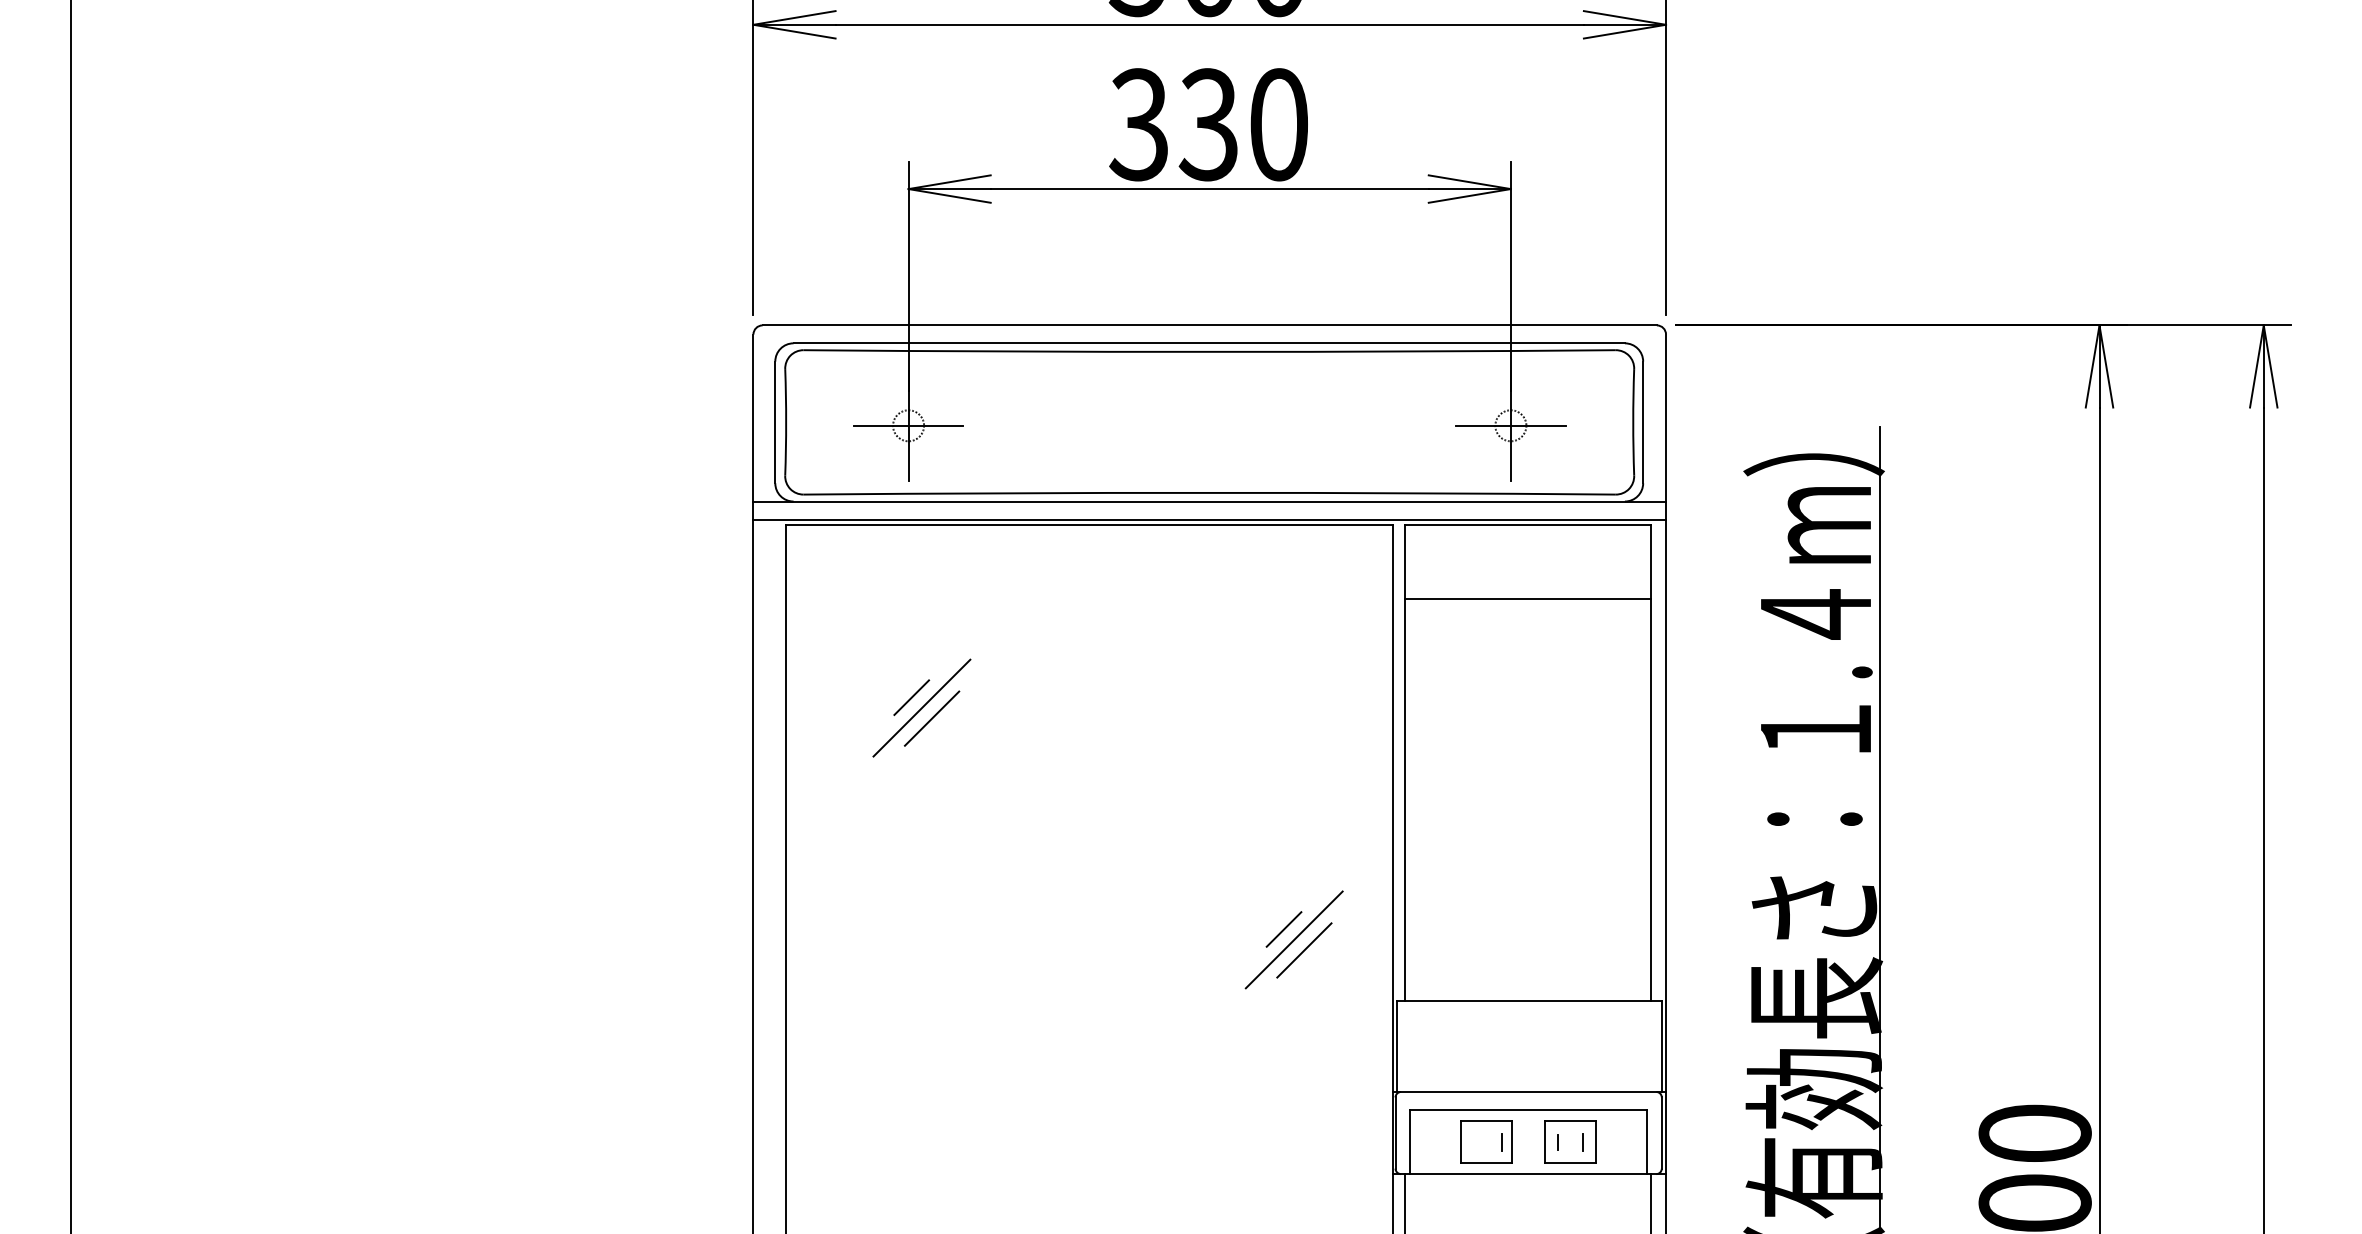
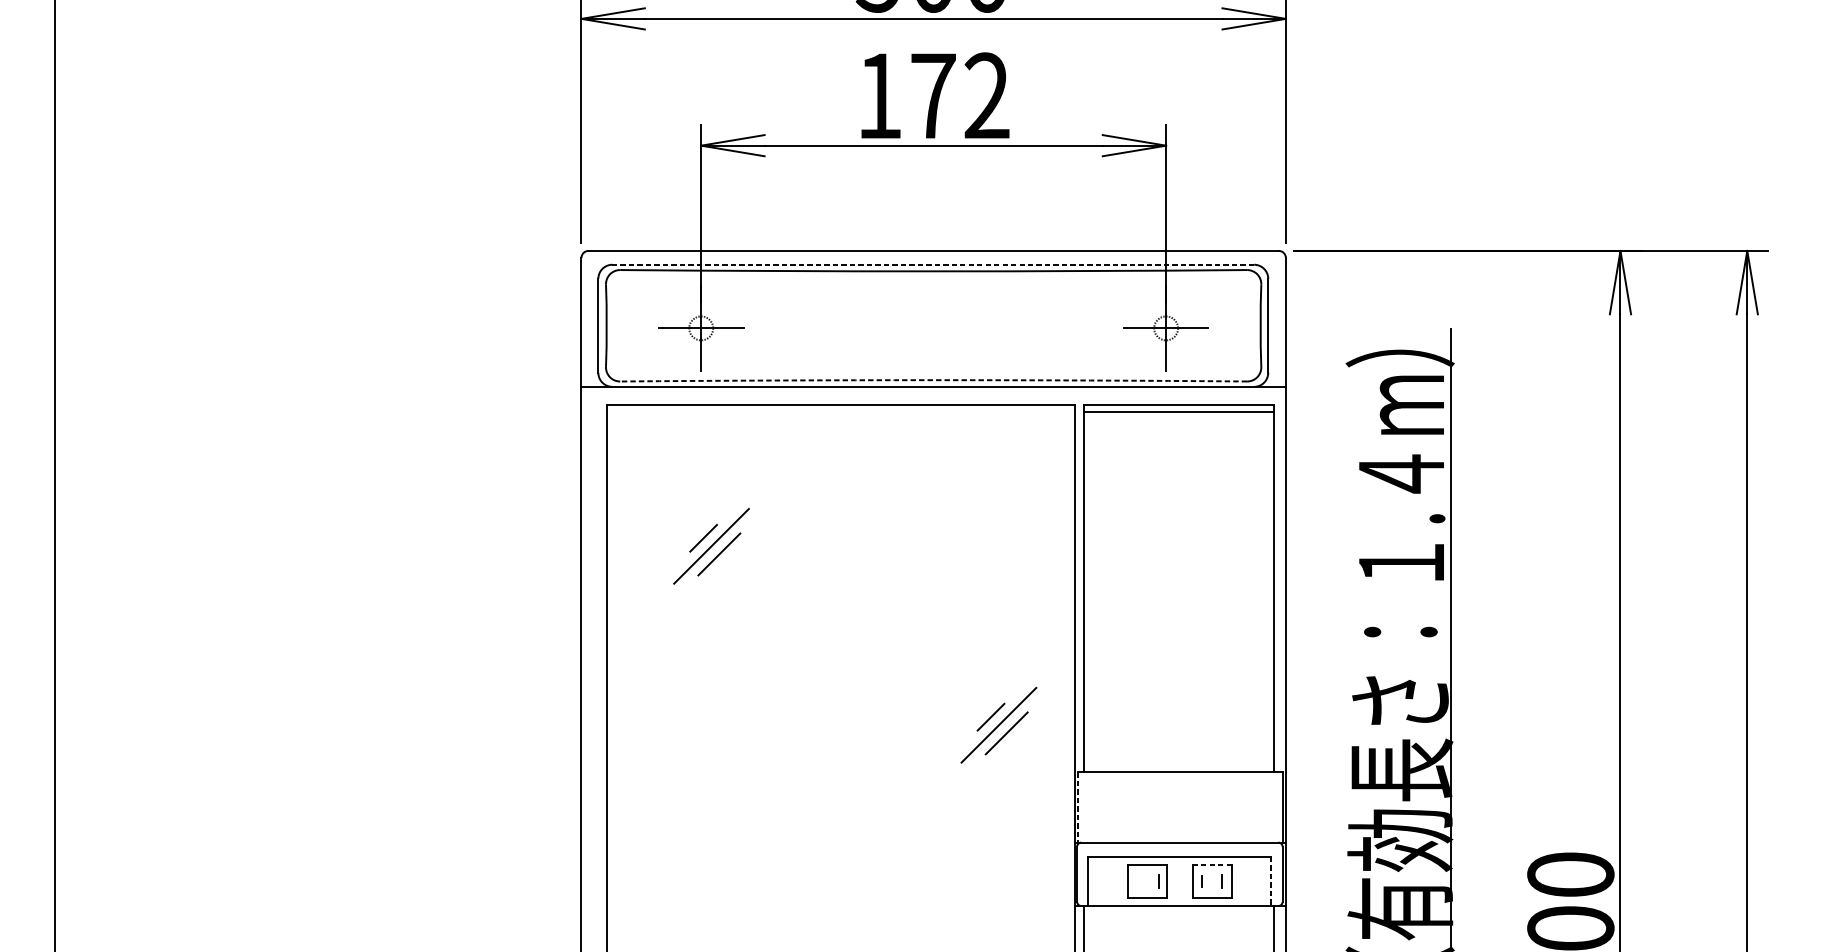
text: (1208, 124) -> (932, 95), 330 -> 172
line: (1209, 343) -> (933, 264), solid -> dashed
arc: (1209, 492) -> (933, 379), solid -> dashed
line: (1209, 519) -> (933, 400), removed
line: (1528, 599) -> (1179, 412), moved
line: (1397, 1046) -> (1078, 807), solid -> dashed
line: (1570, 1121) -> (1212, 865), solid -> dashed
line: (1647, 1142) -> (1271, 881), solid -> dashed

